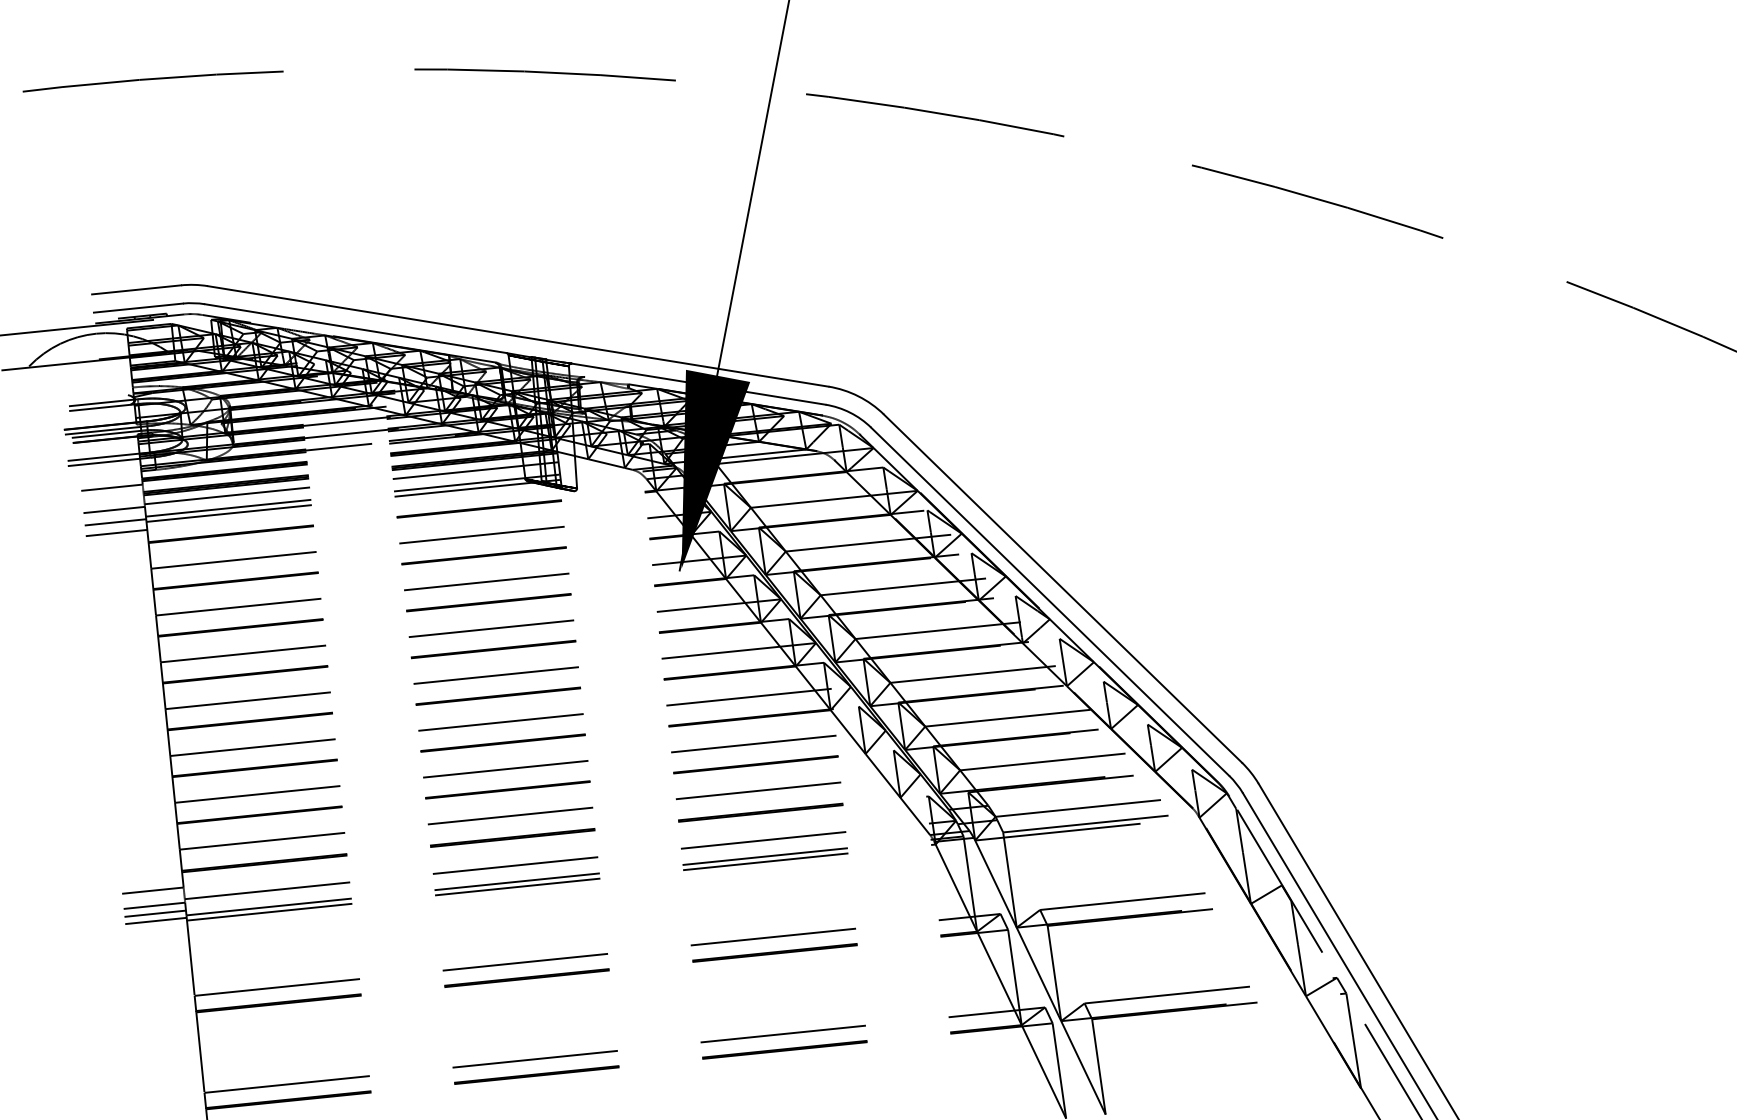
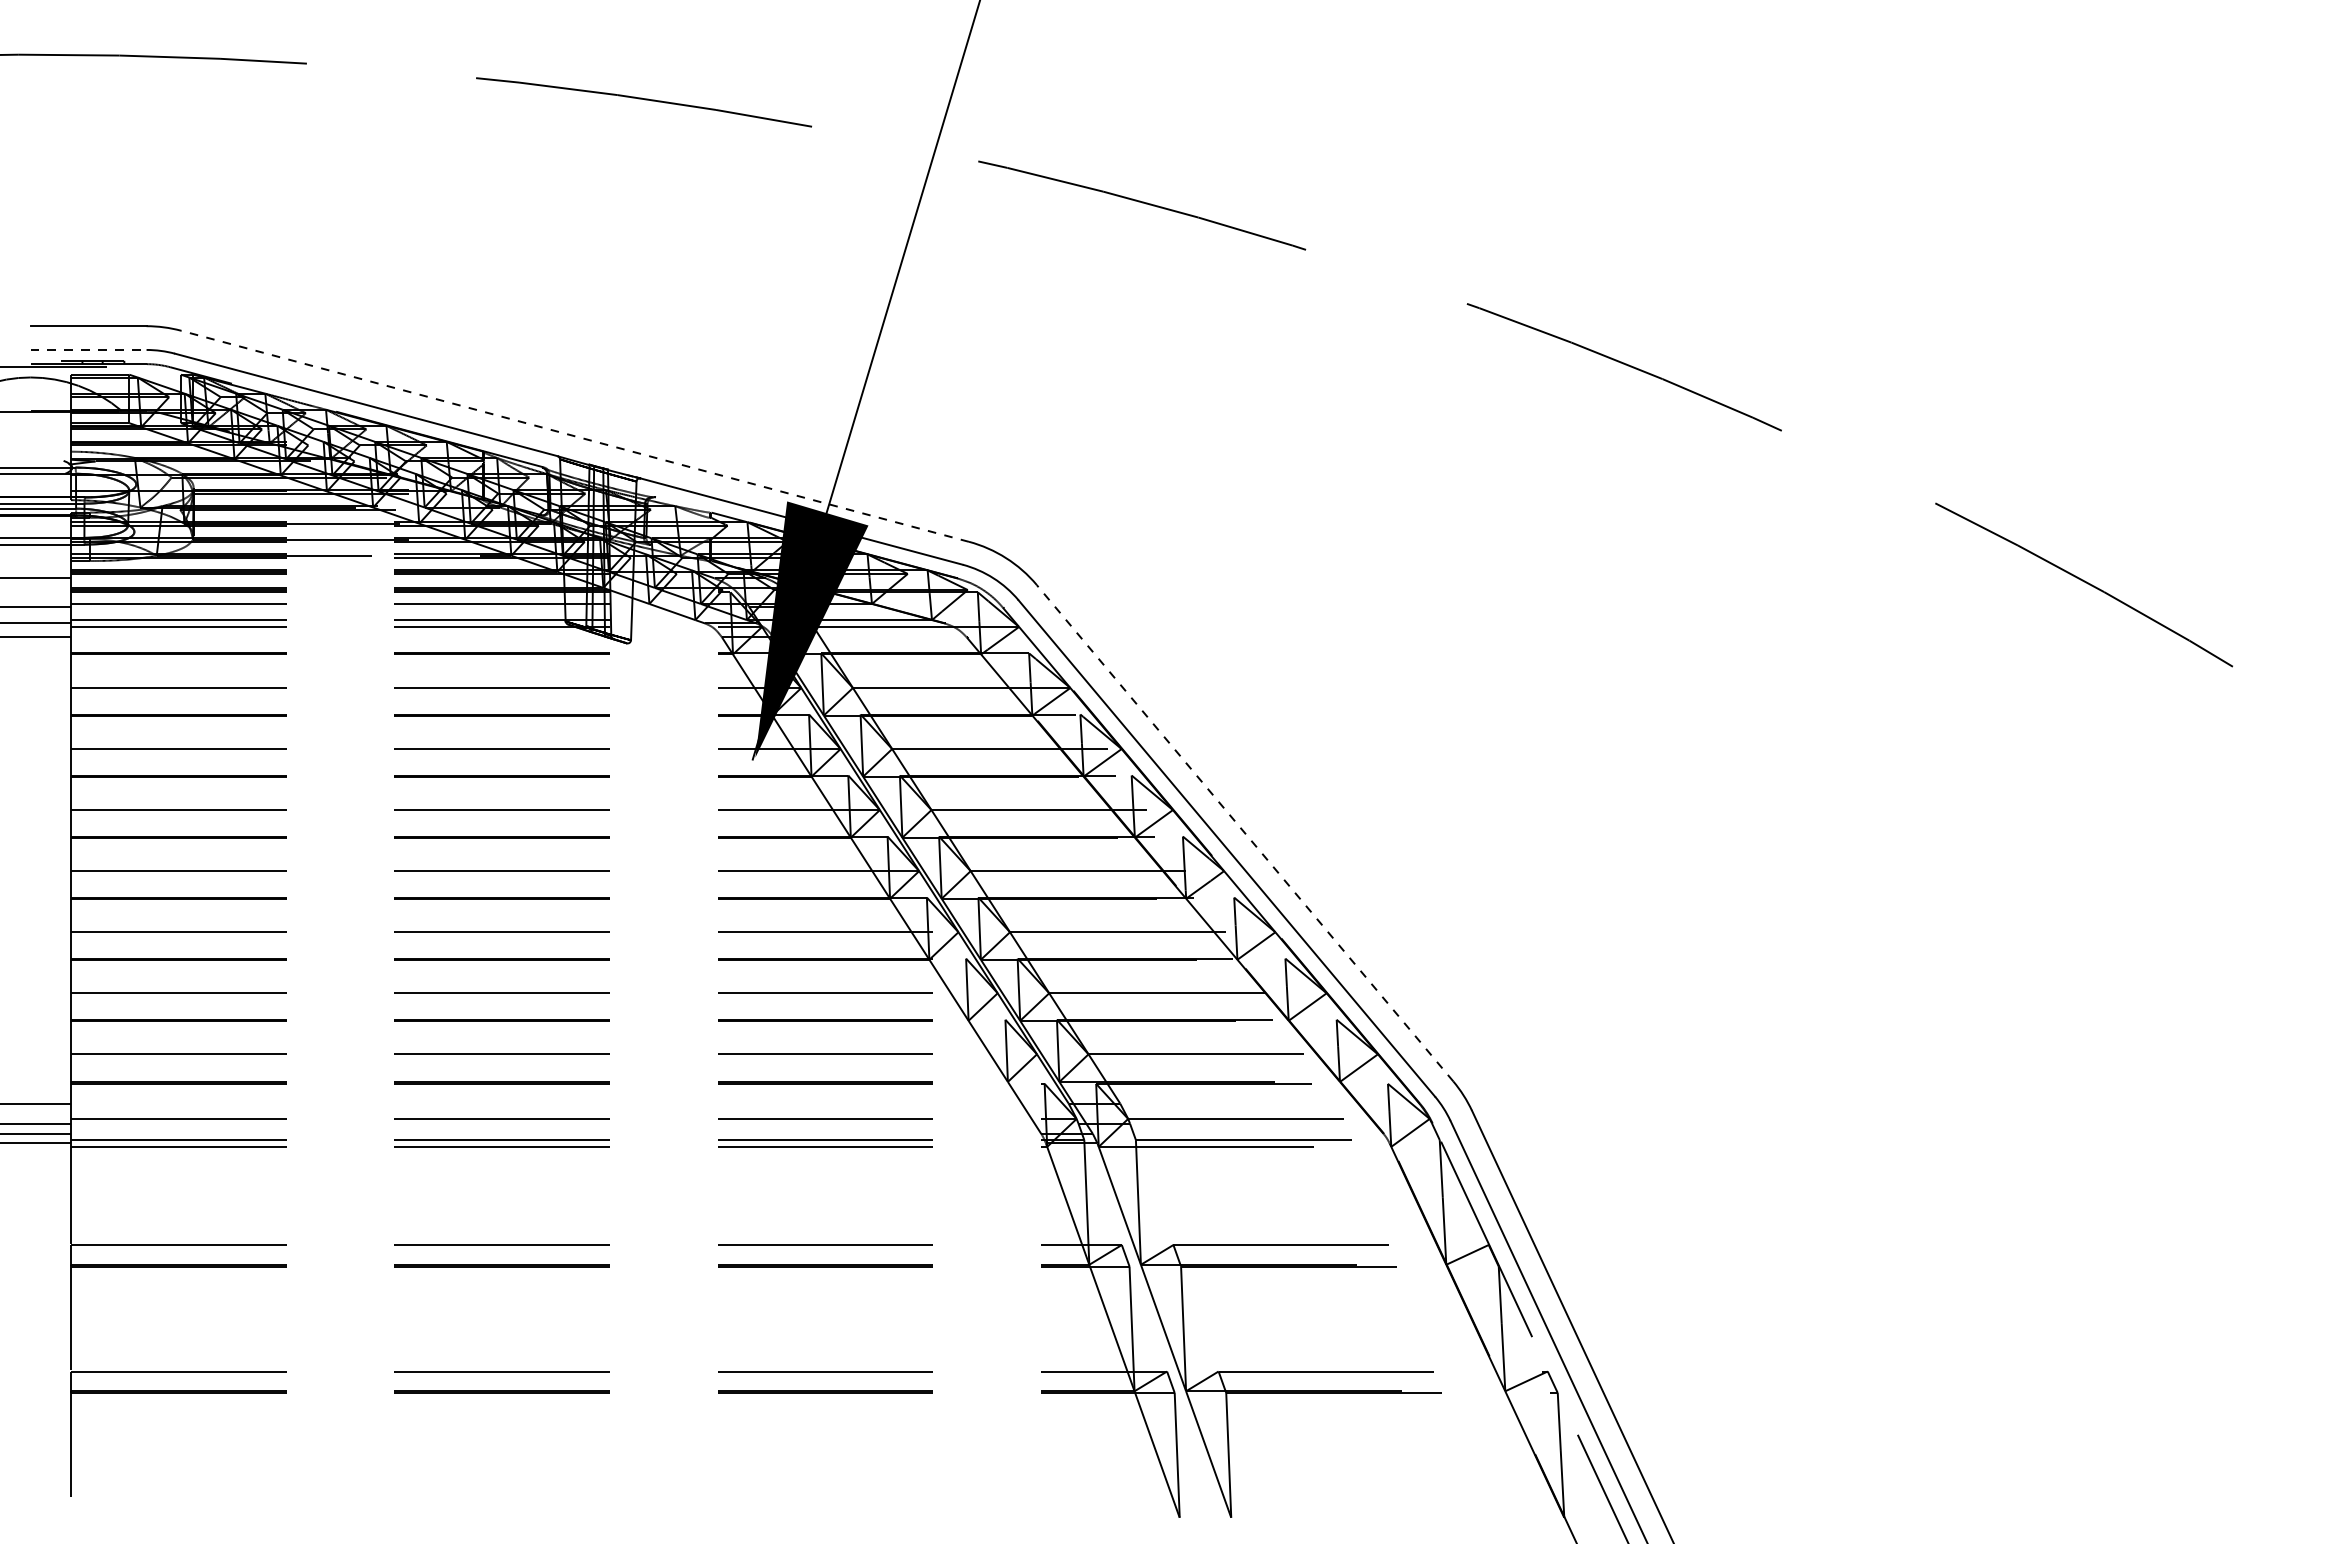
line: (139, 307) -> (89, 349), solid -> dashed
line: (518, 336) -> (575, 436), solid -> dashed
line: (1062, 588) -> (1244, 832), solid -> dashed

